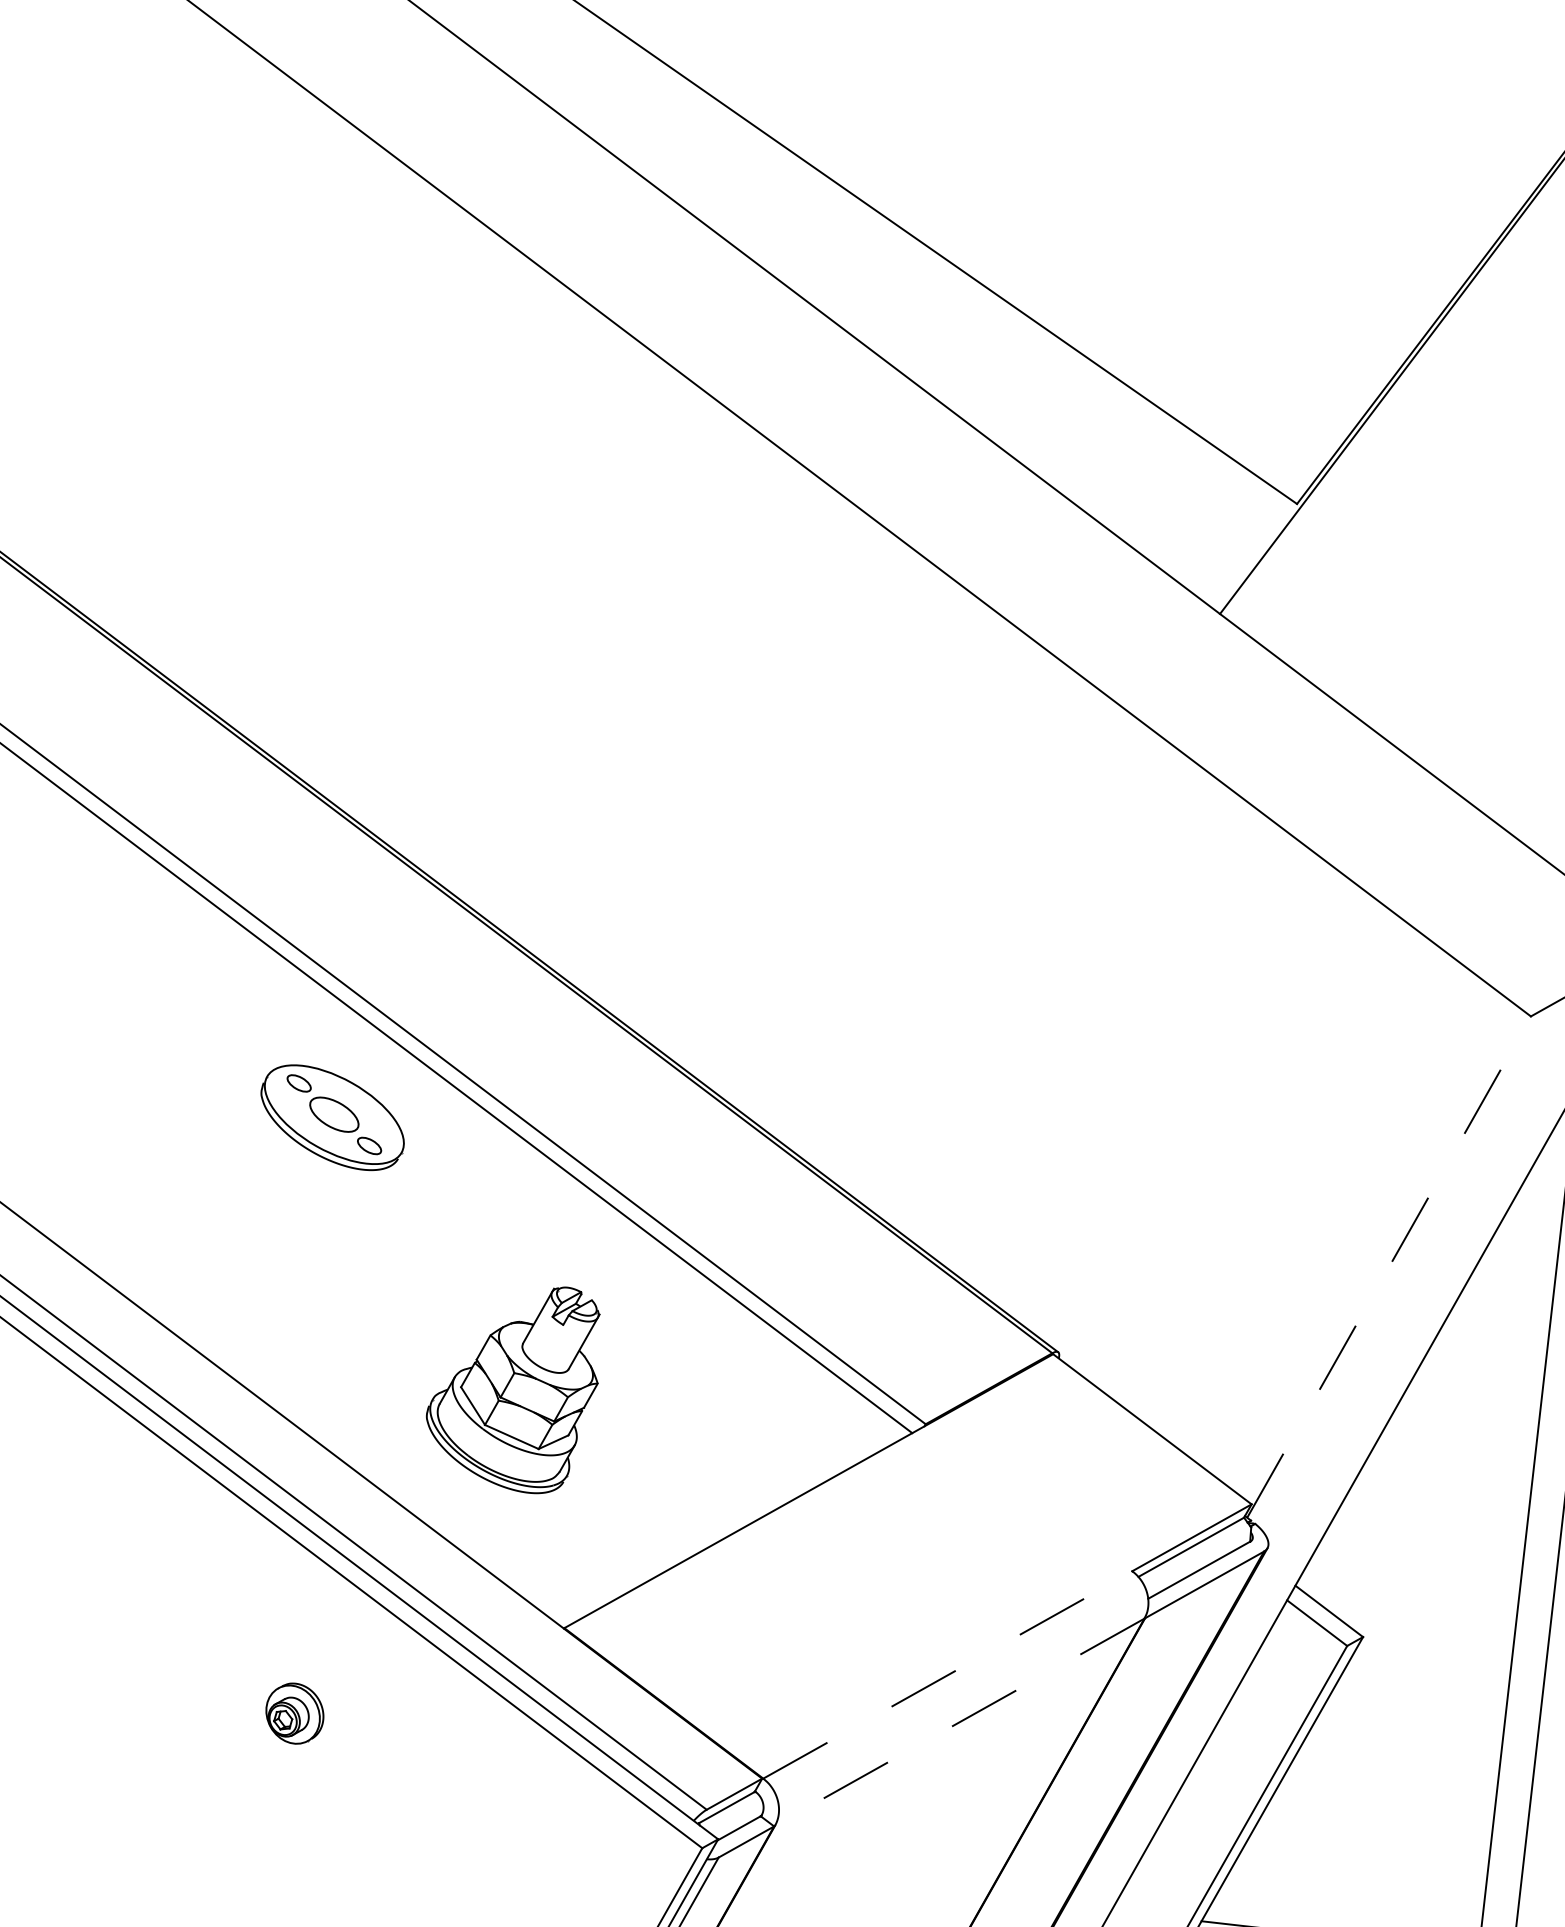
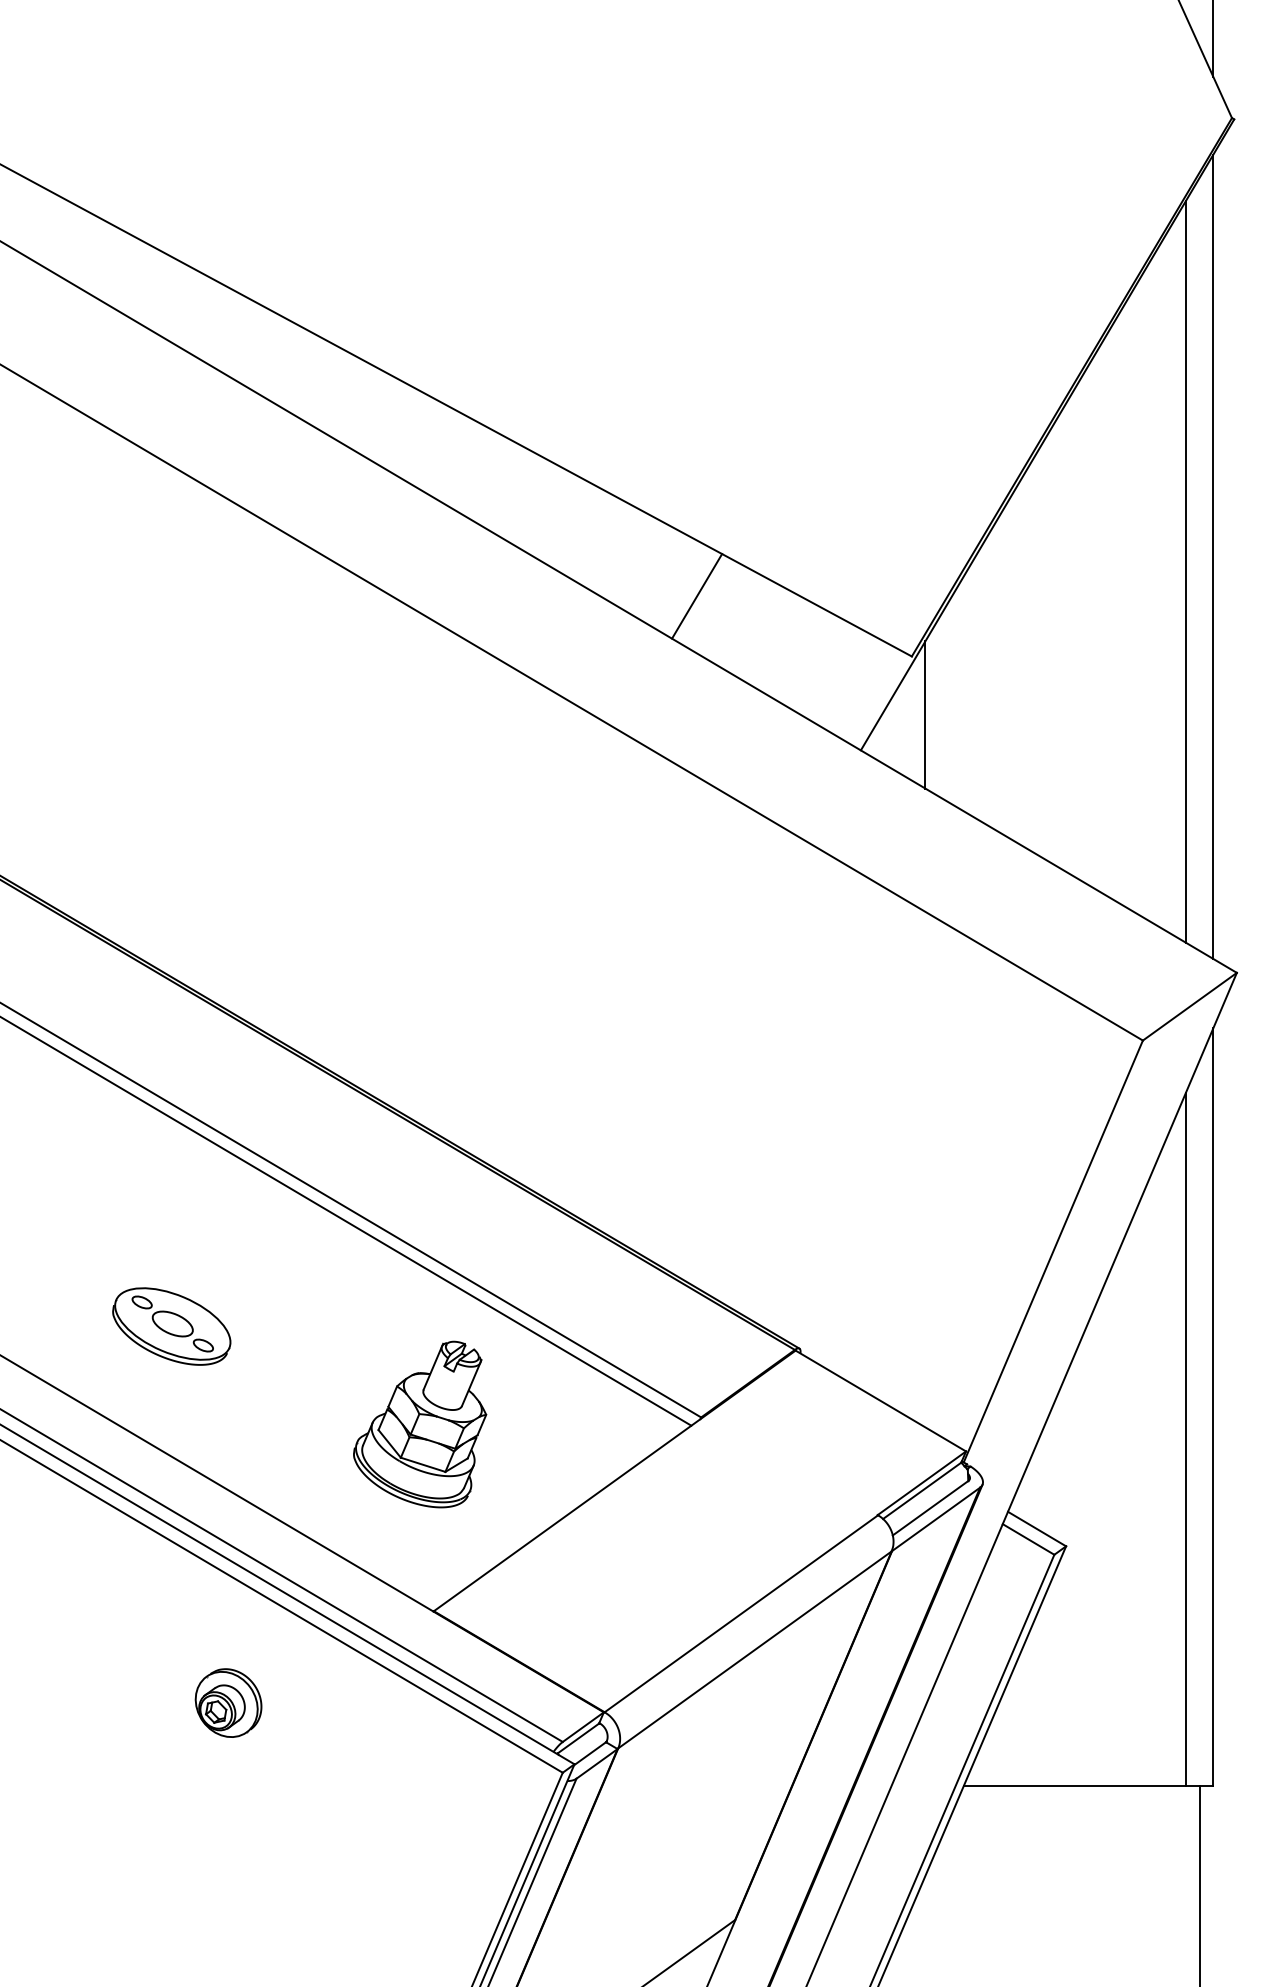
line: (1037, 398) -> (697, 596), added
line: (1305, 578) -> (925, 714), added
part: (332, 1117) -> (171, 1326), moved
line: (1389, 1267) -> (1053, 1251), dashed -> solid
part: (514, 1386) -> (420, 1424), moved
line: (948, 1674) -> (741, 1613), dashed -> solid
part: (294, 1712) -> (228, 1702), size x1.43
line: (959, 1722) -> (754, 1650), dashed -> solid

